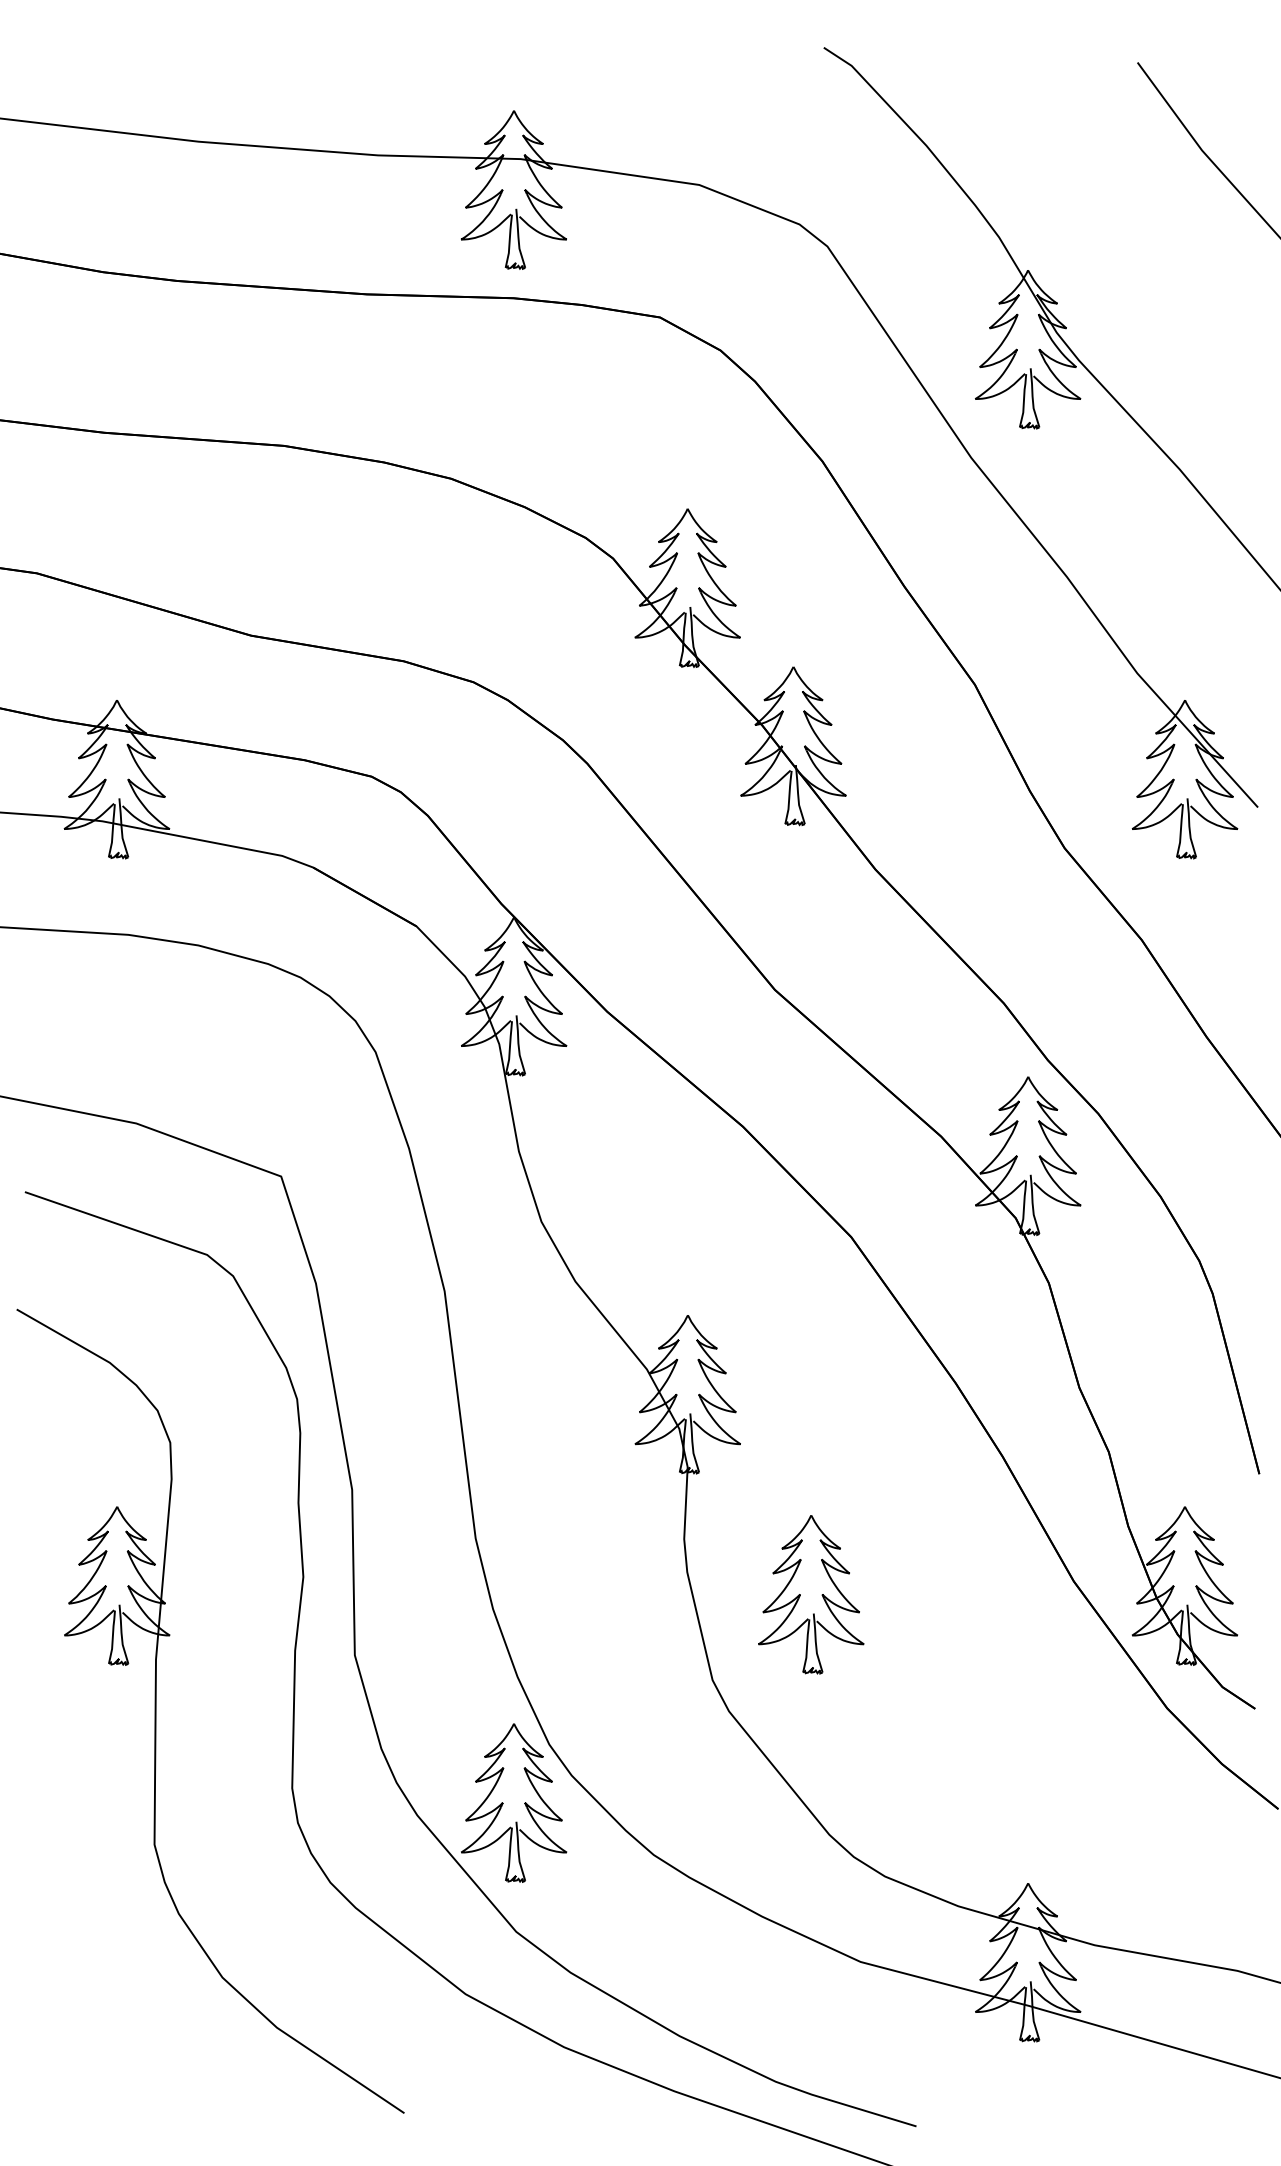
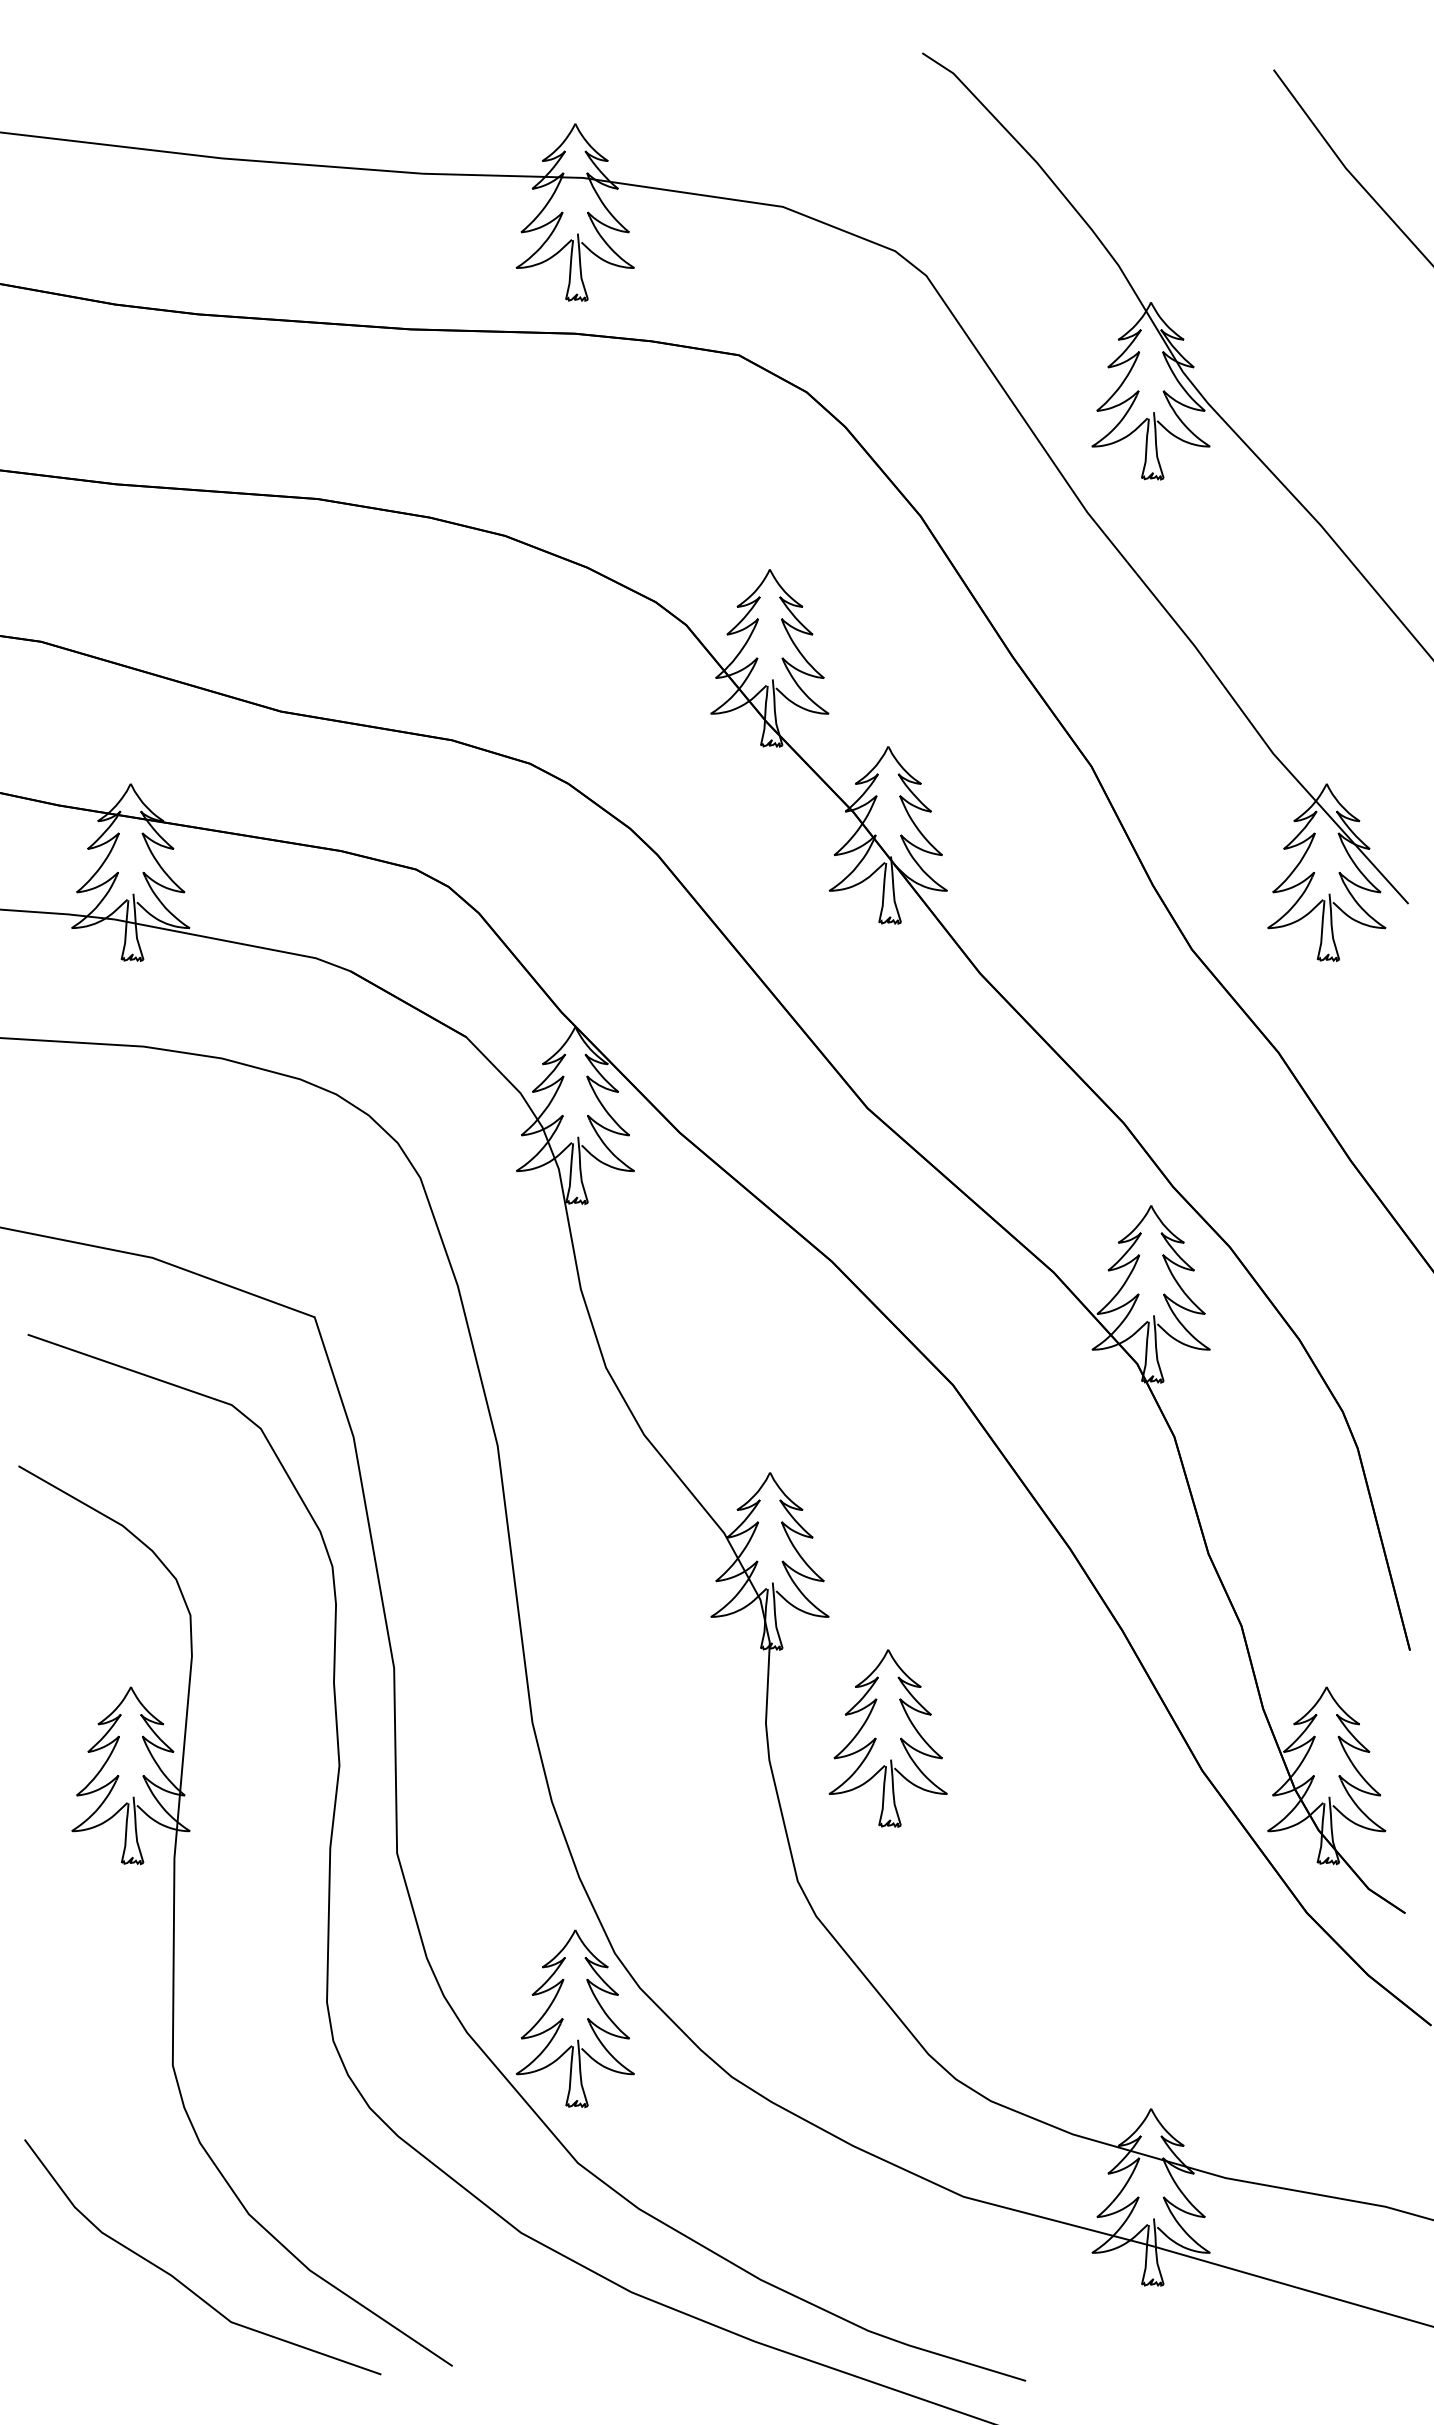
part: (800, 1594) -> (876, 1738), moved
curve: (164, 2039) -> (183, 2283), added

